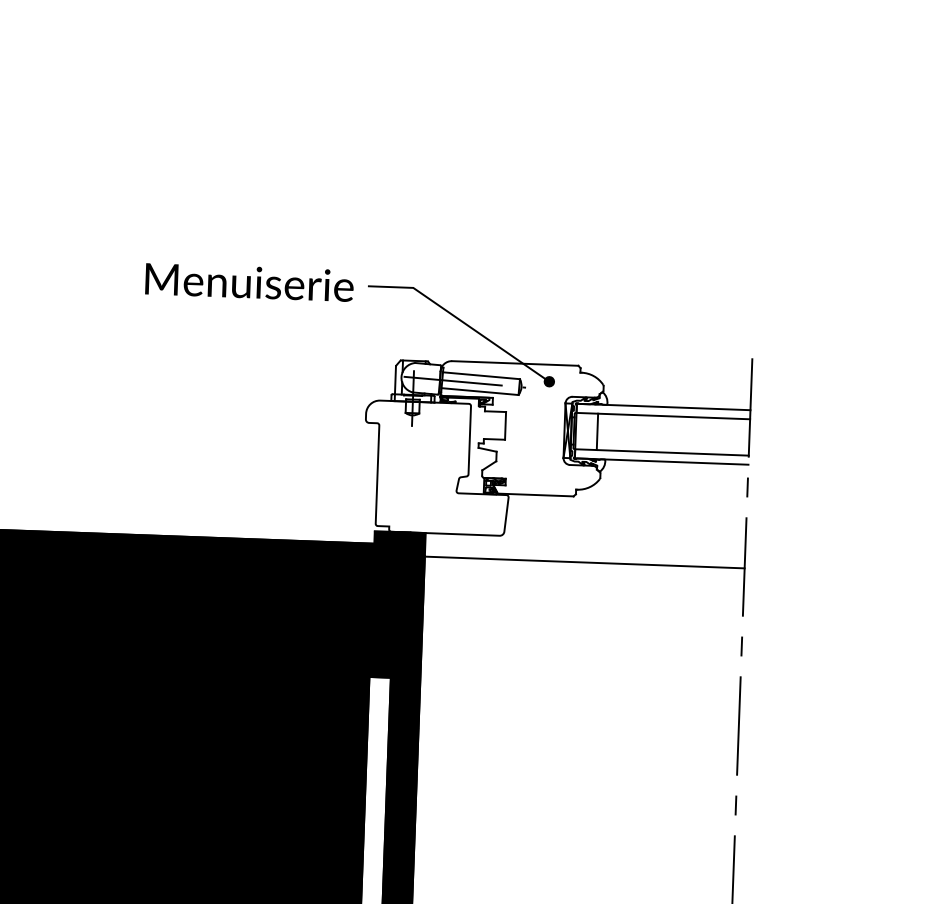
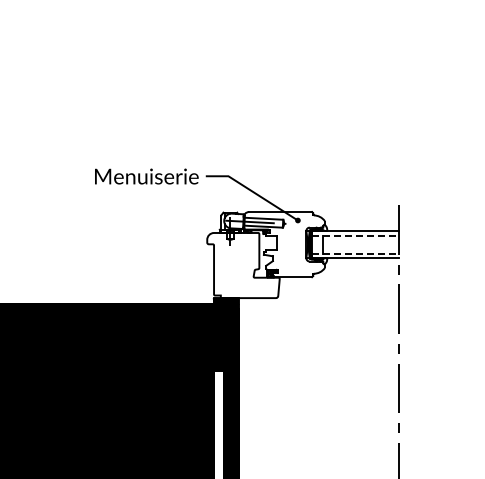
line: (663, 416) -> (355, 235), solid -> dashed
line: (662, 452) -> (355, 253), solid -> dashed
line: (584, 561) -> (318, 309), removed

